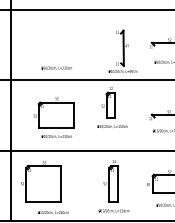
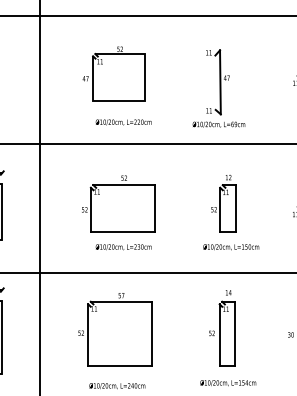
part: (51, 41) -> (114, 73), added
part: (122, 50) -> (218, 86), moved
part: (112, 107) -> (231, 212), moved
part: (41, 181) -> (115, 329), moved

